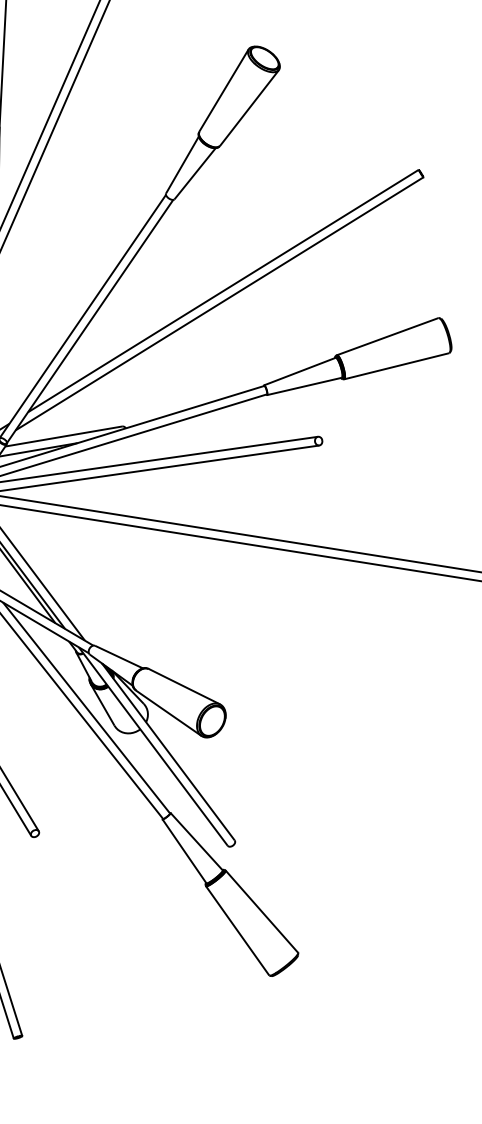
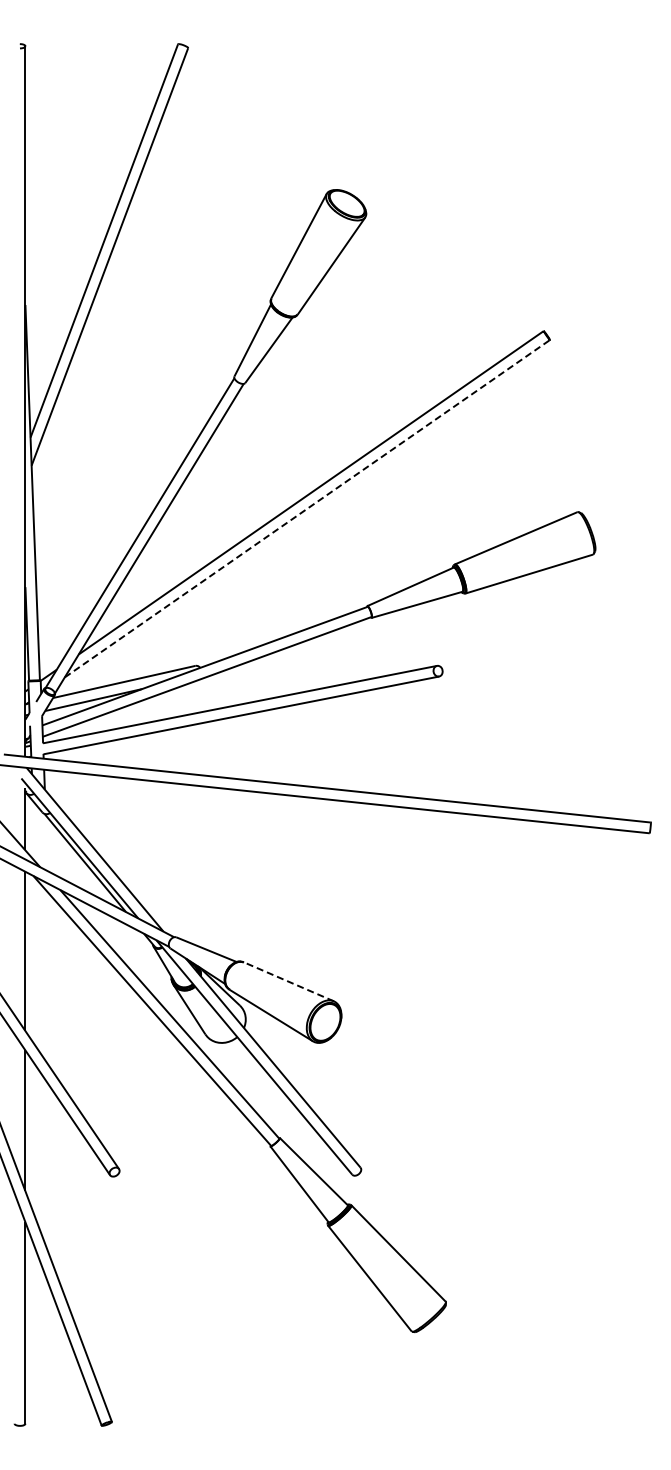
line: (219, 303) -> (307, 508), solid -> dashed
line: (184, 686) -> (288, 981), solid -> dashed

